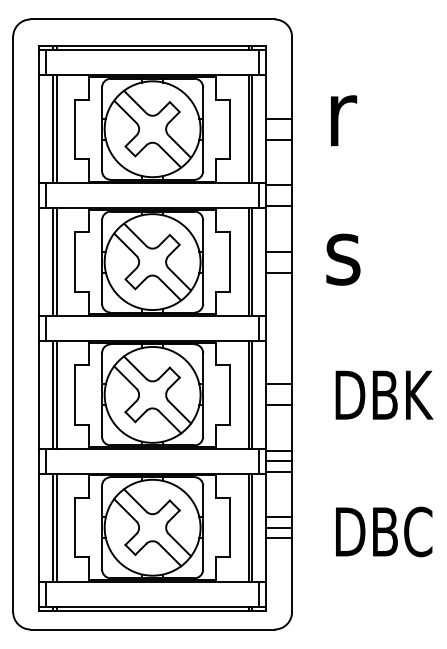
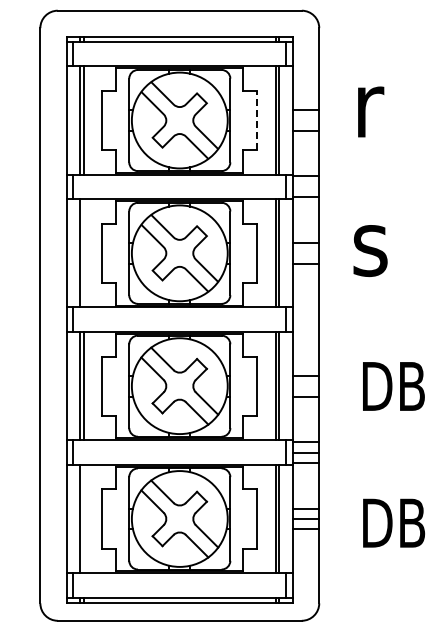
line: (230, 129) -> (257, 120), solid -> dashed
line: (56, 262) -> (83, 253), removed
line: (56, 527) -> (83, 518), removed

